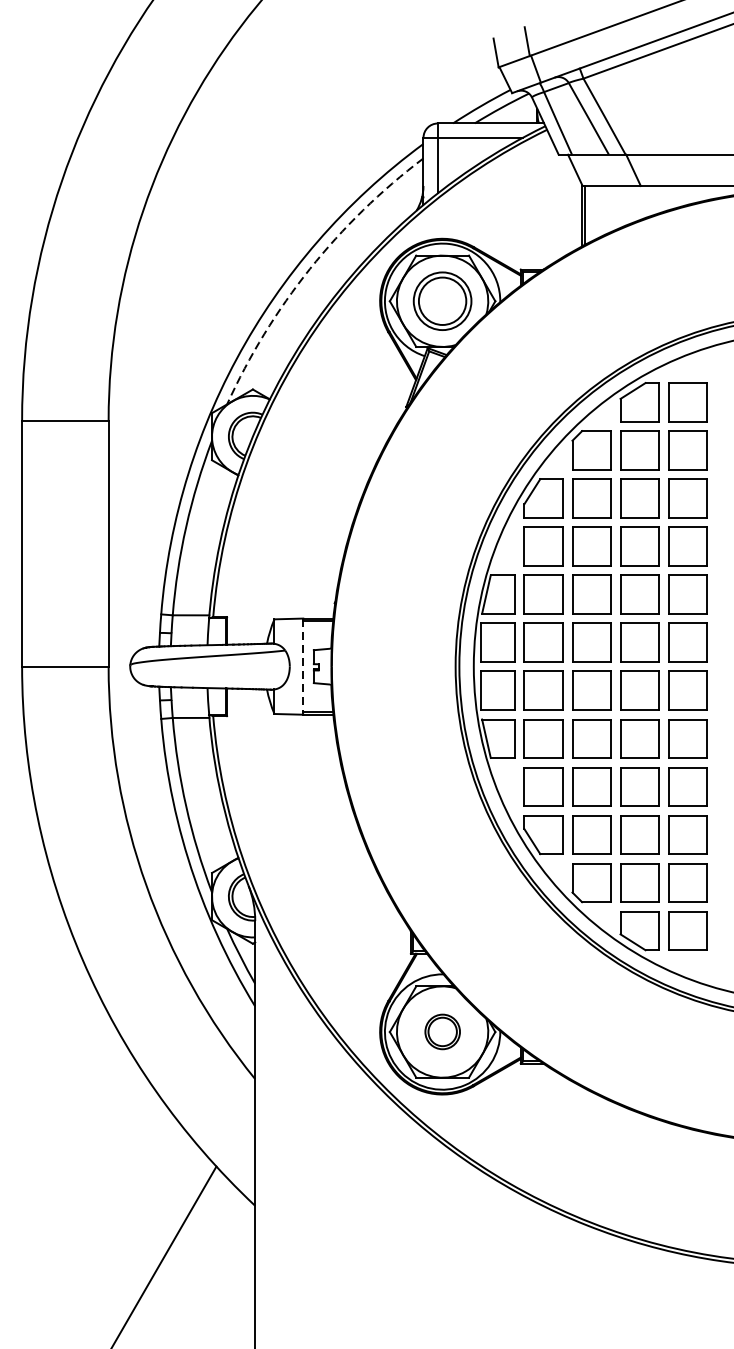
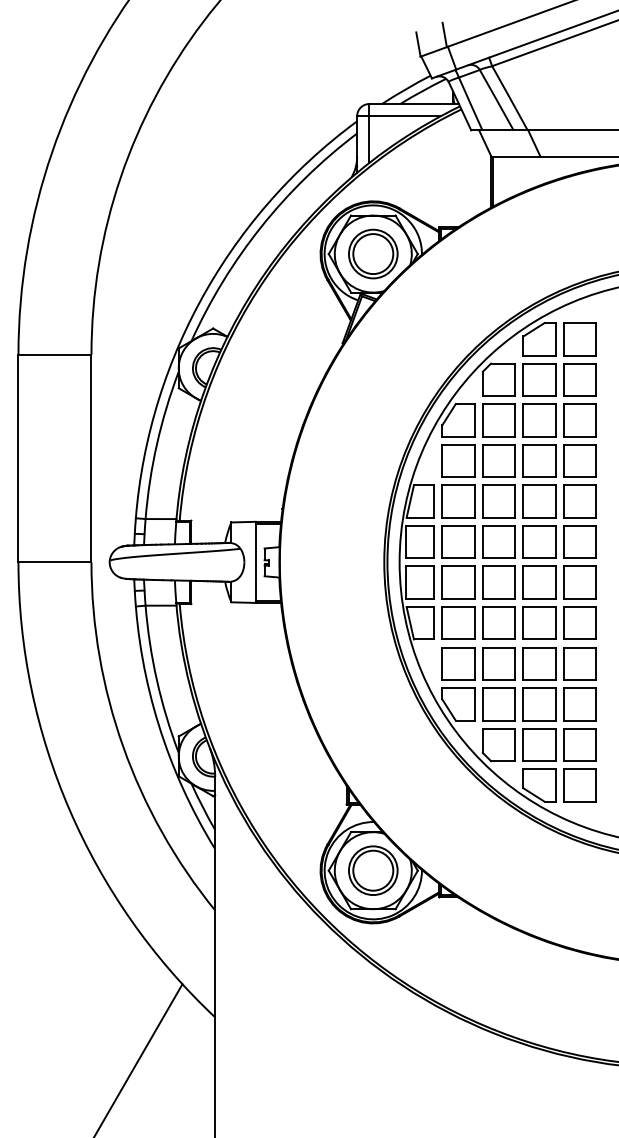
arc: (310, 268) -> (261, 226), dashed -> solid
line: (303, 666) -> (255, 562), dashed -> solid
part: (442, 1031) -> (373, 870), size x1.67

